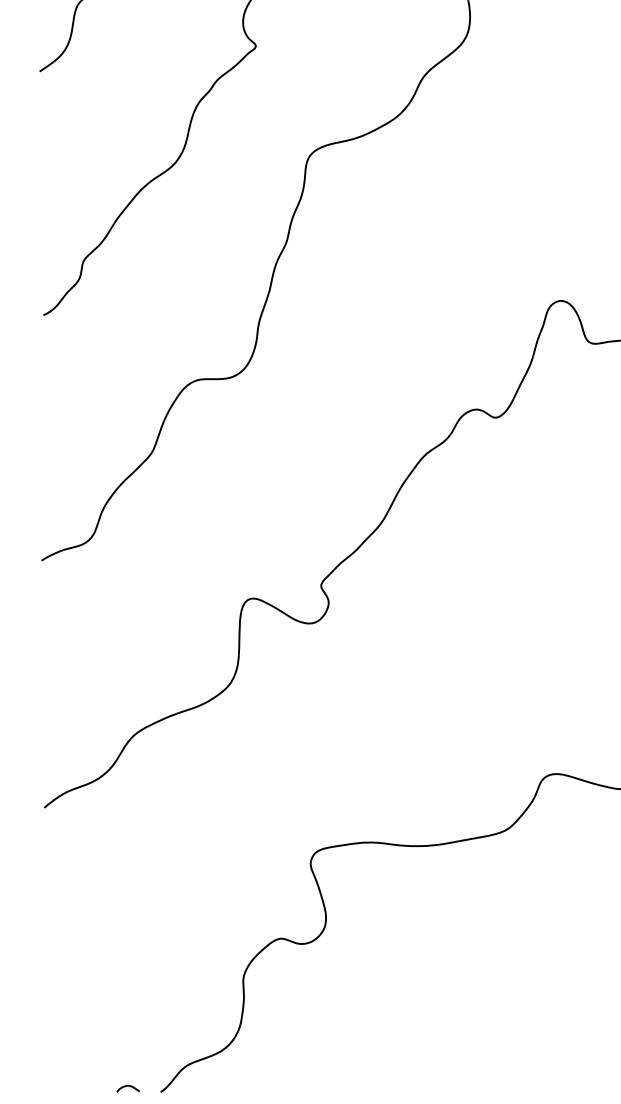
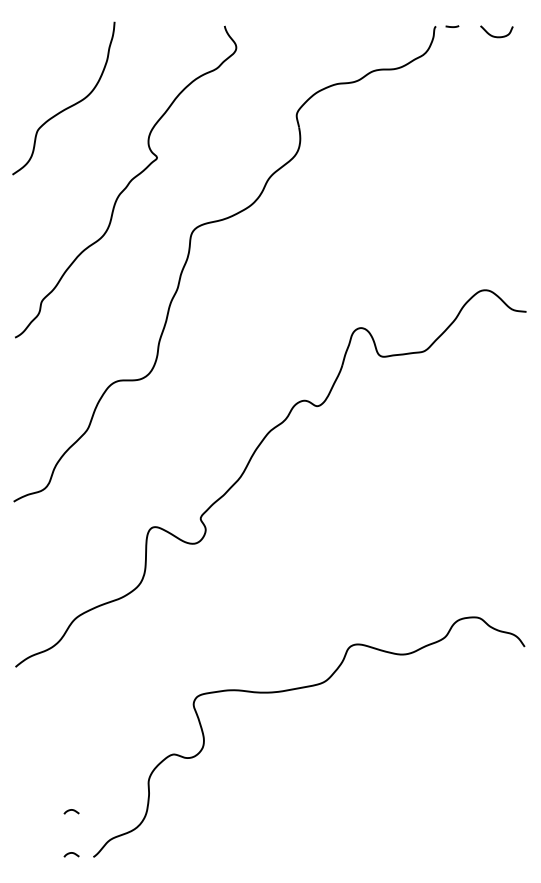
curve: (127, 1022) -> (71, 810), added

